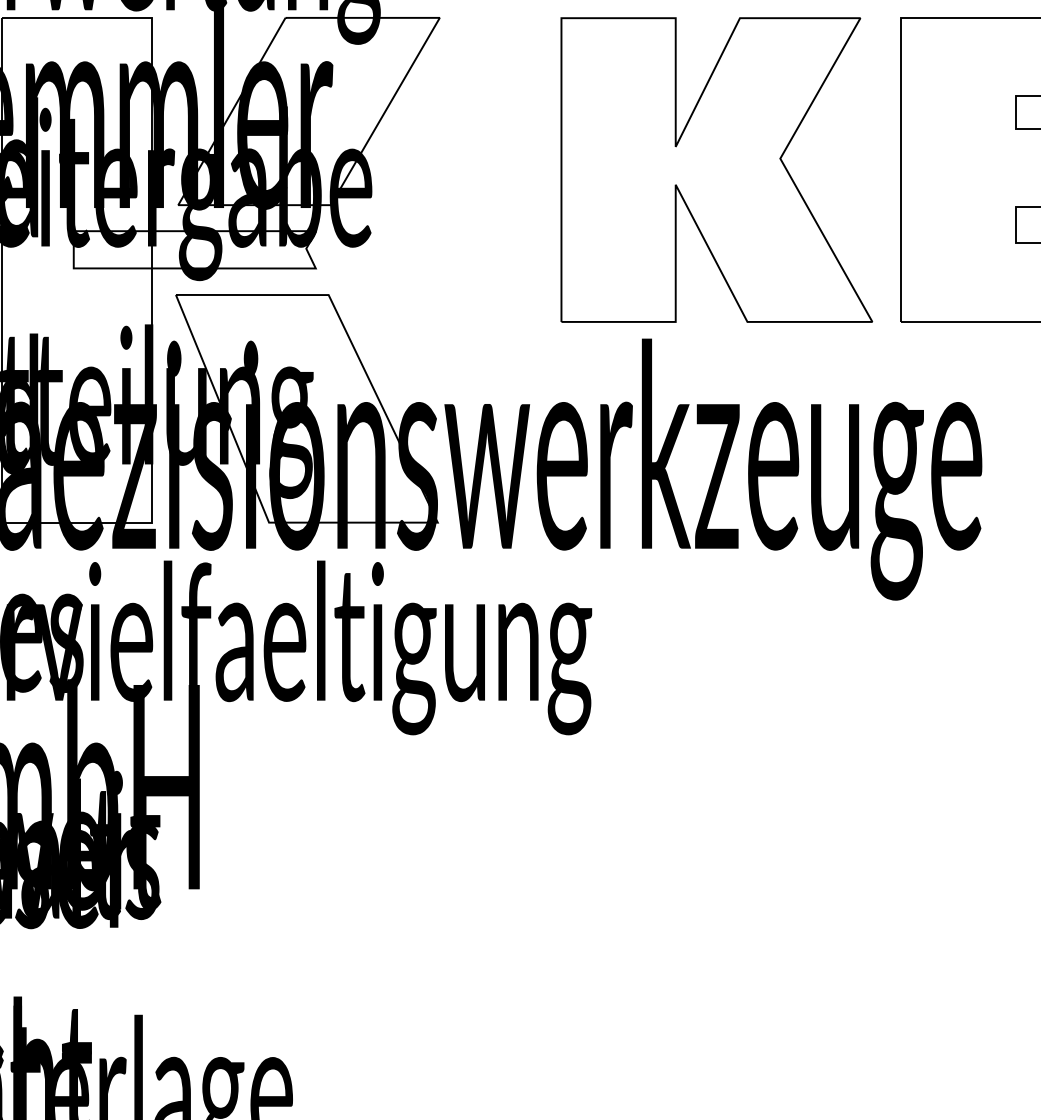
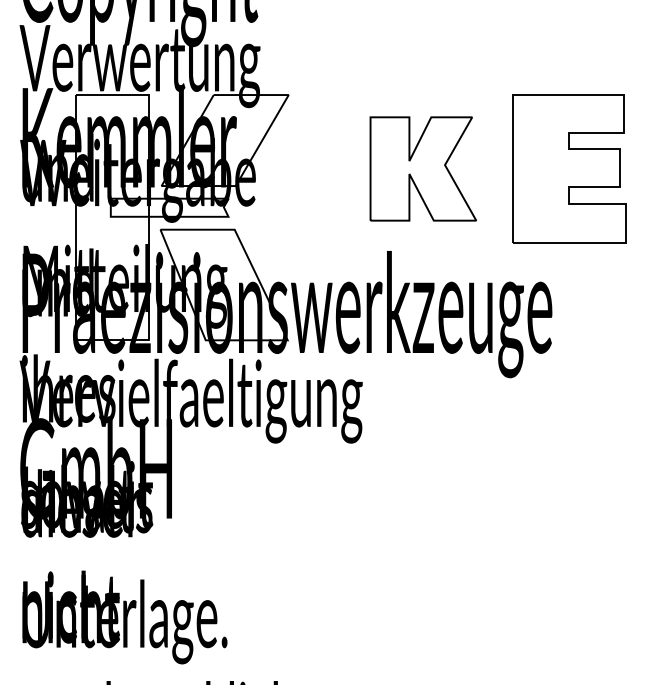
part: (717, 169) -> (423, 168), size x0.7

